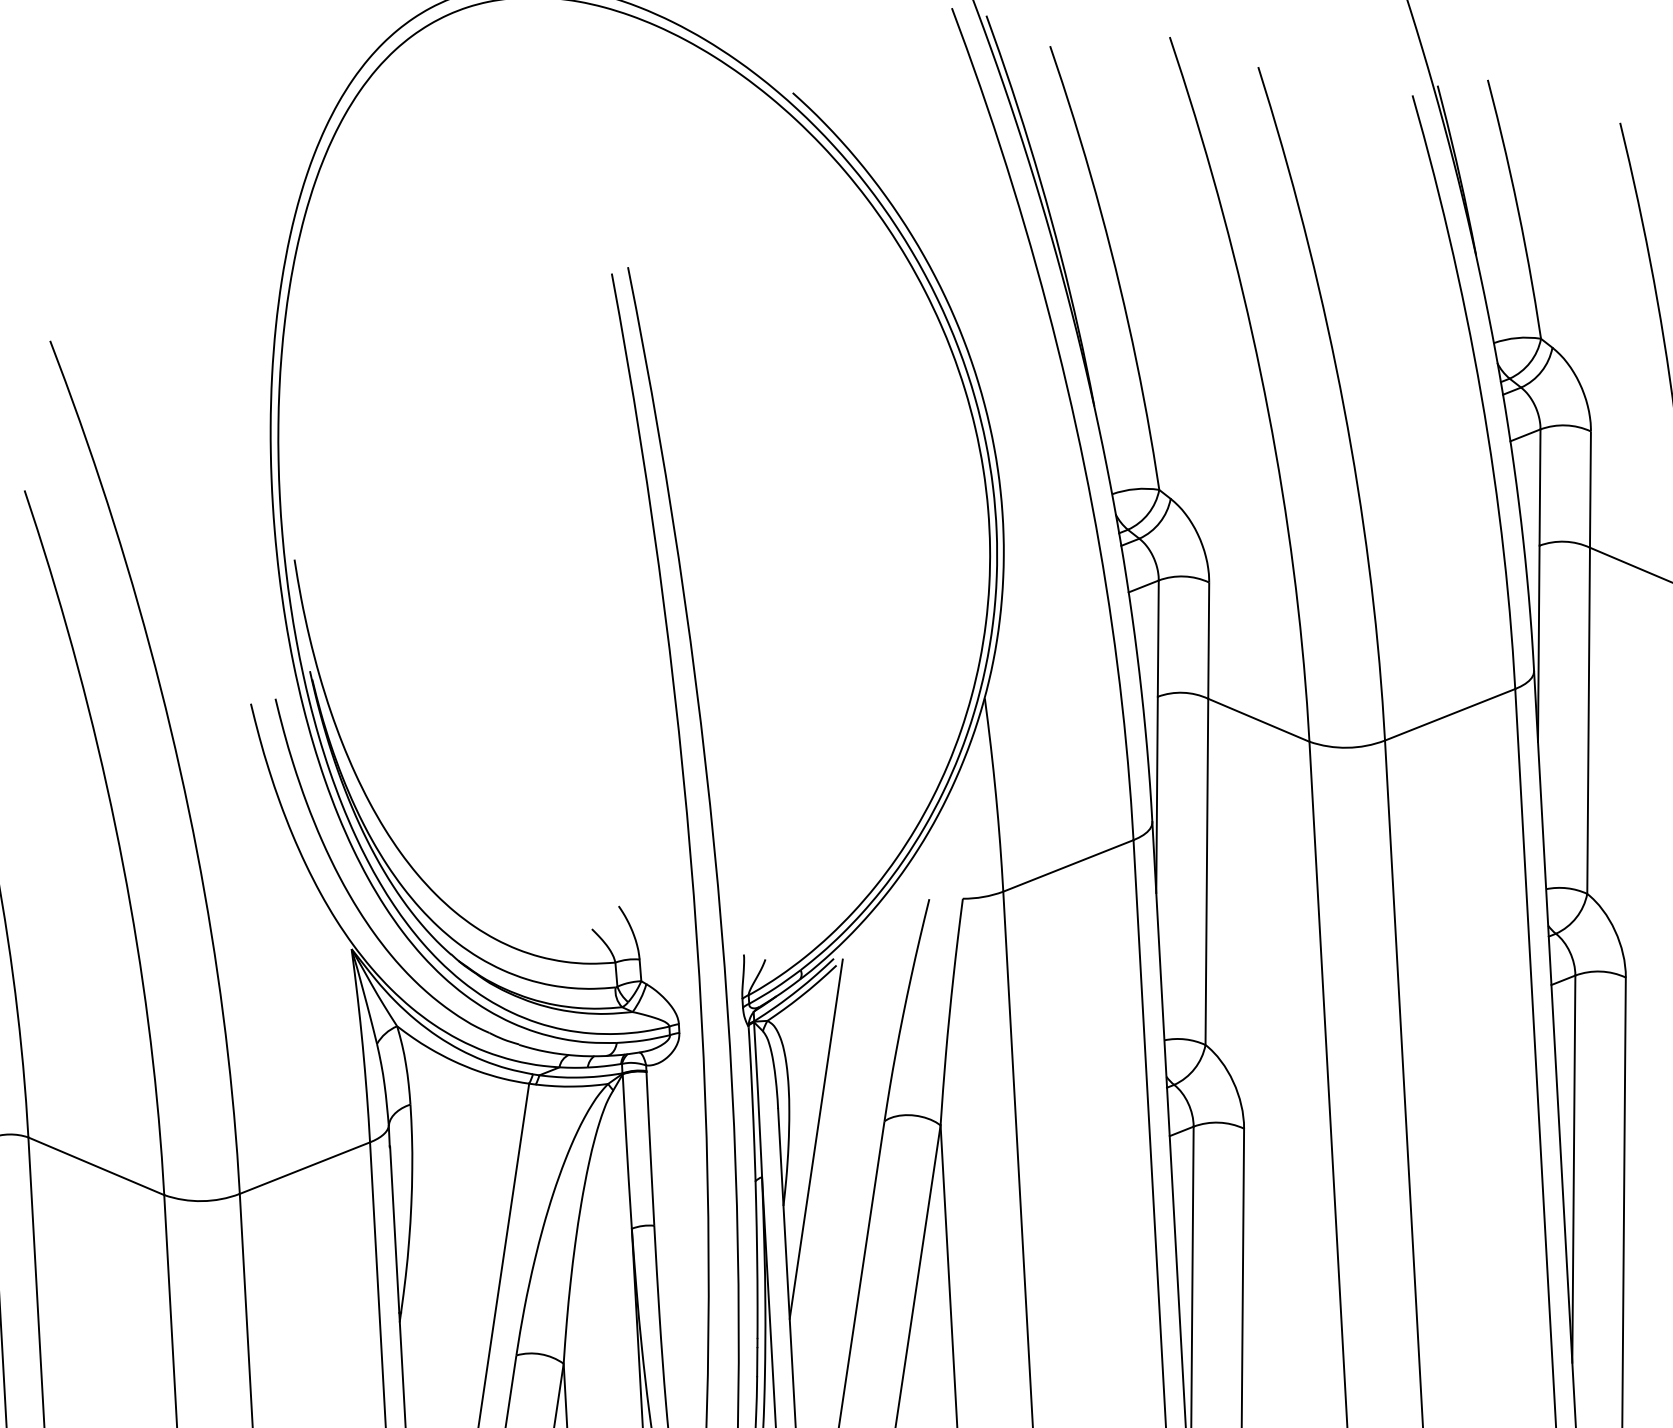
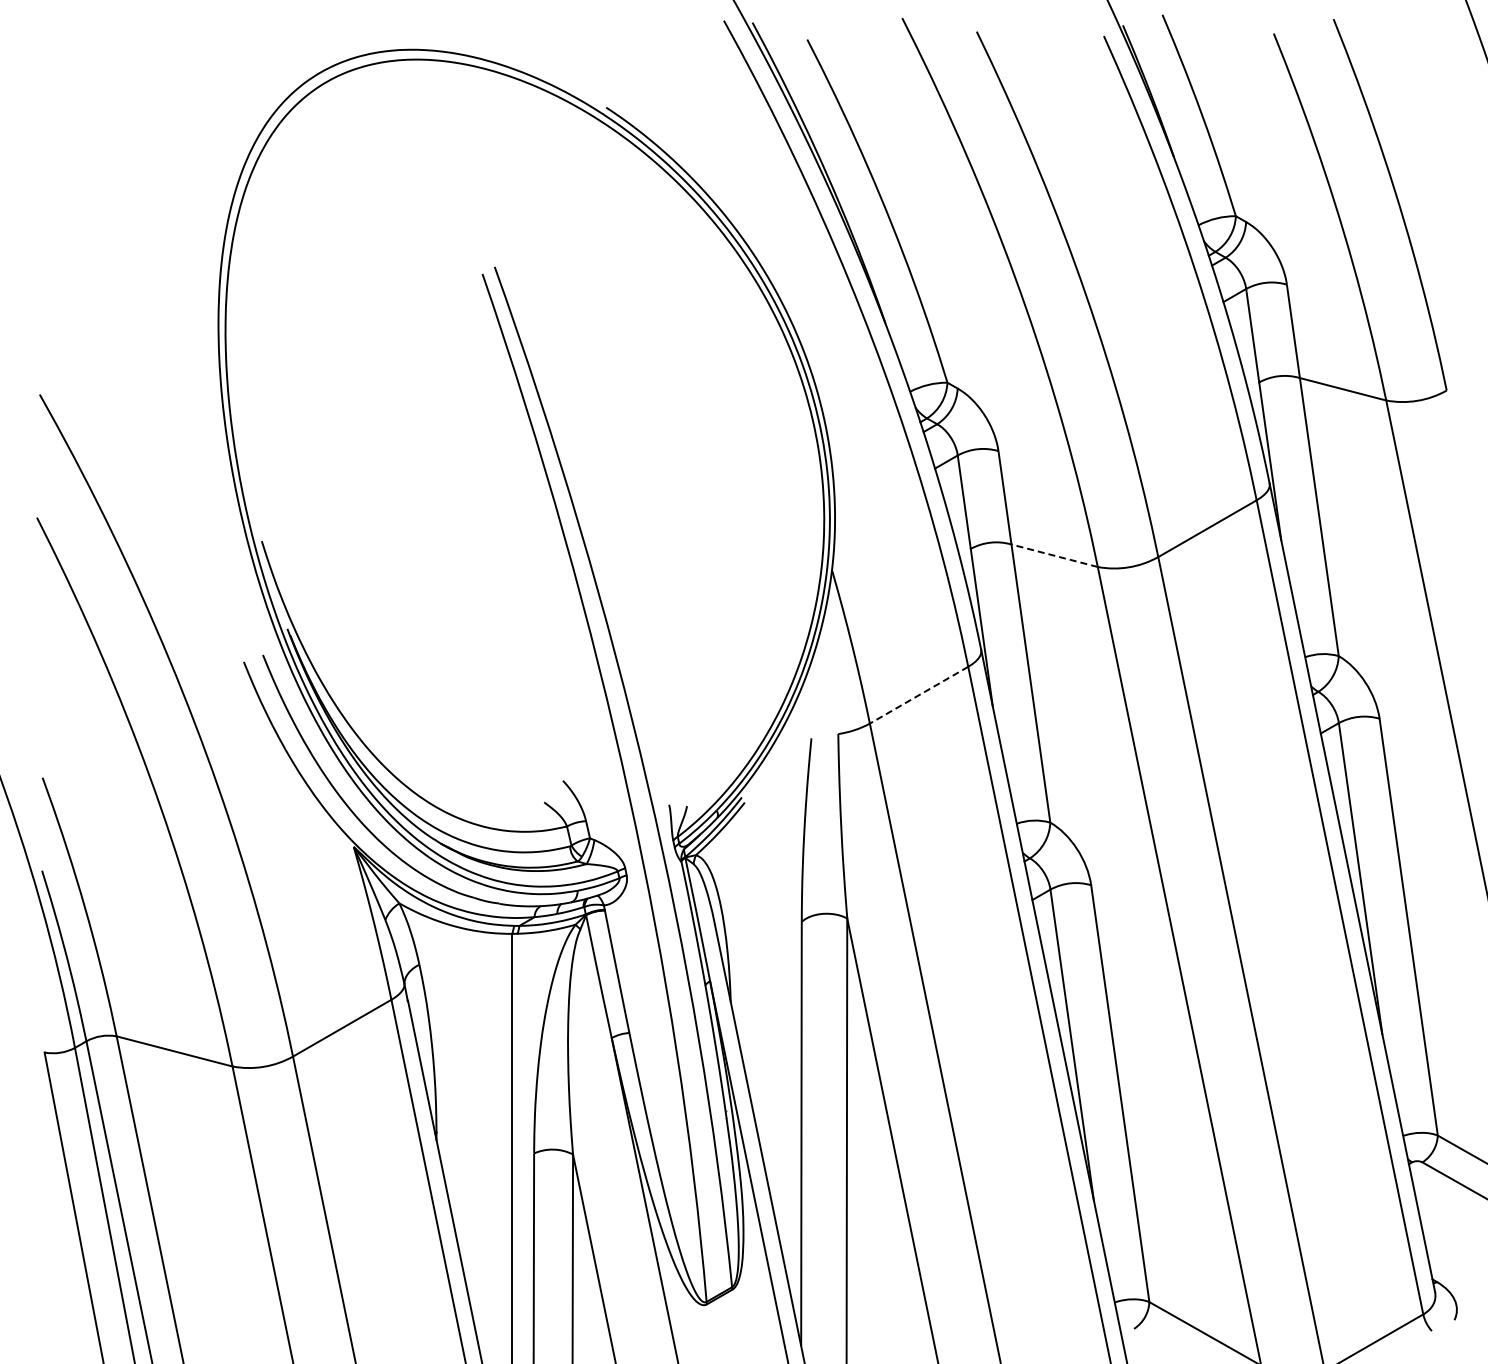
line: (1258, 719) -> (1054, 555), solid -> dashed
line: (1068, 866) -> (919, 695), solid -> dashed
line: (816, 1139) -> (749, 944), removed

